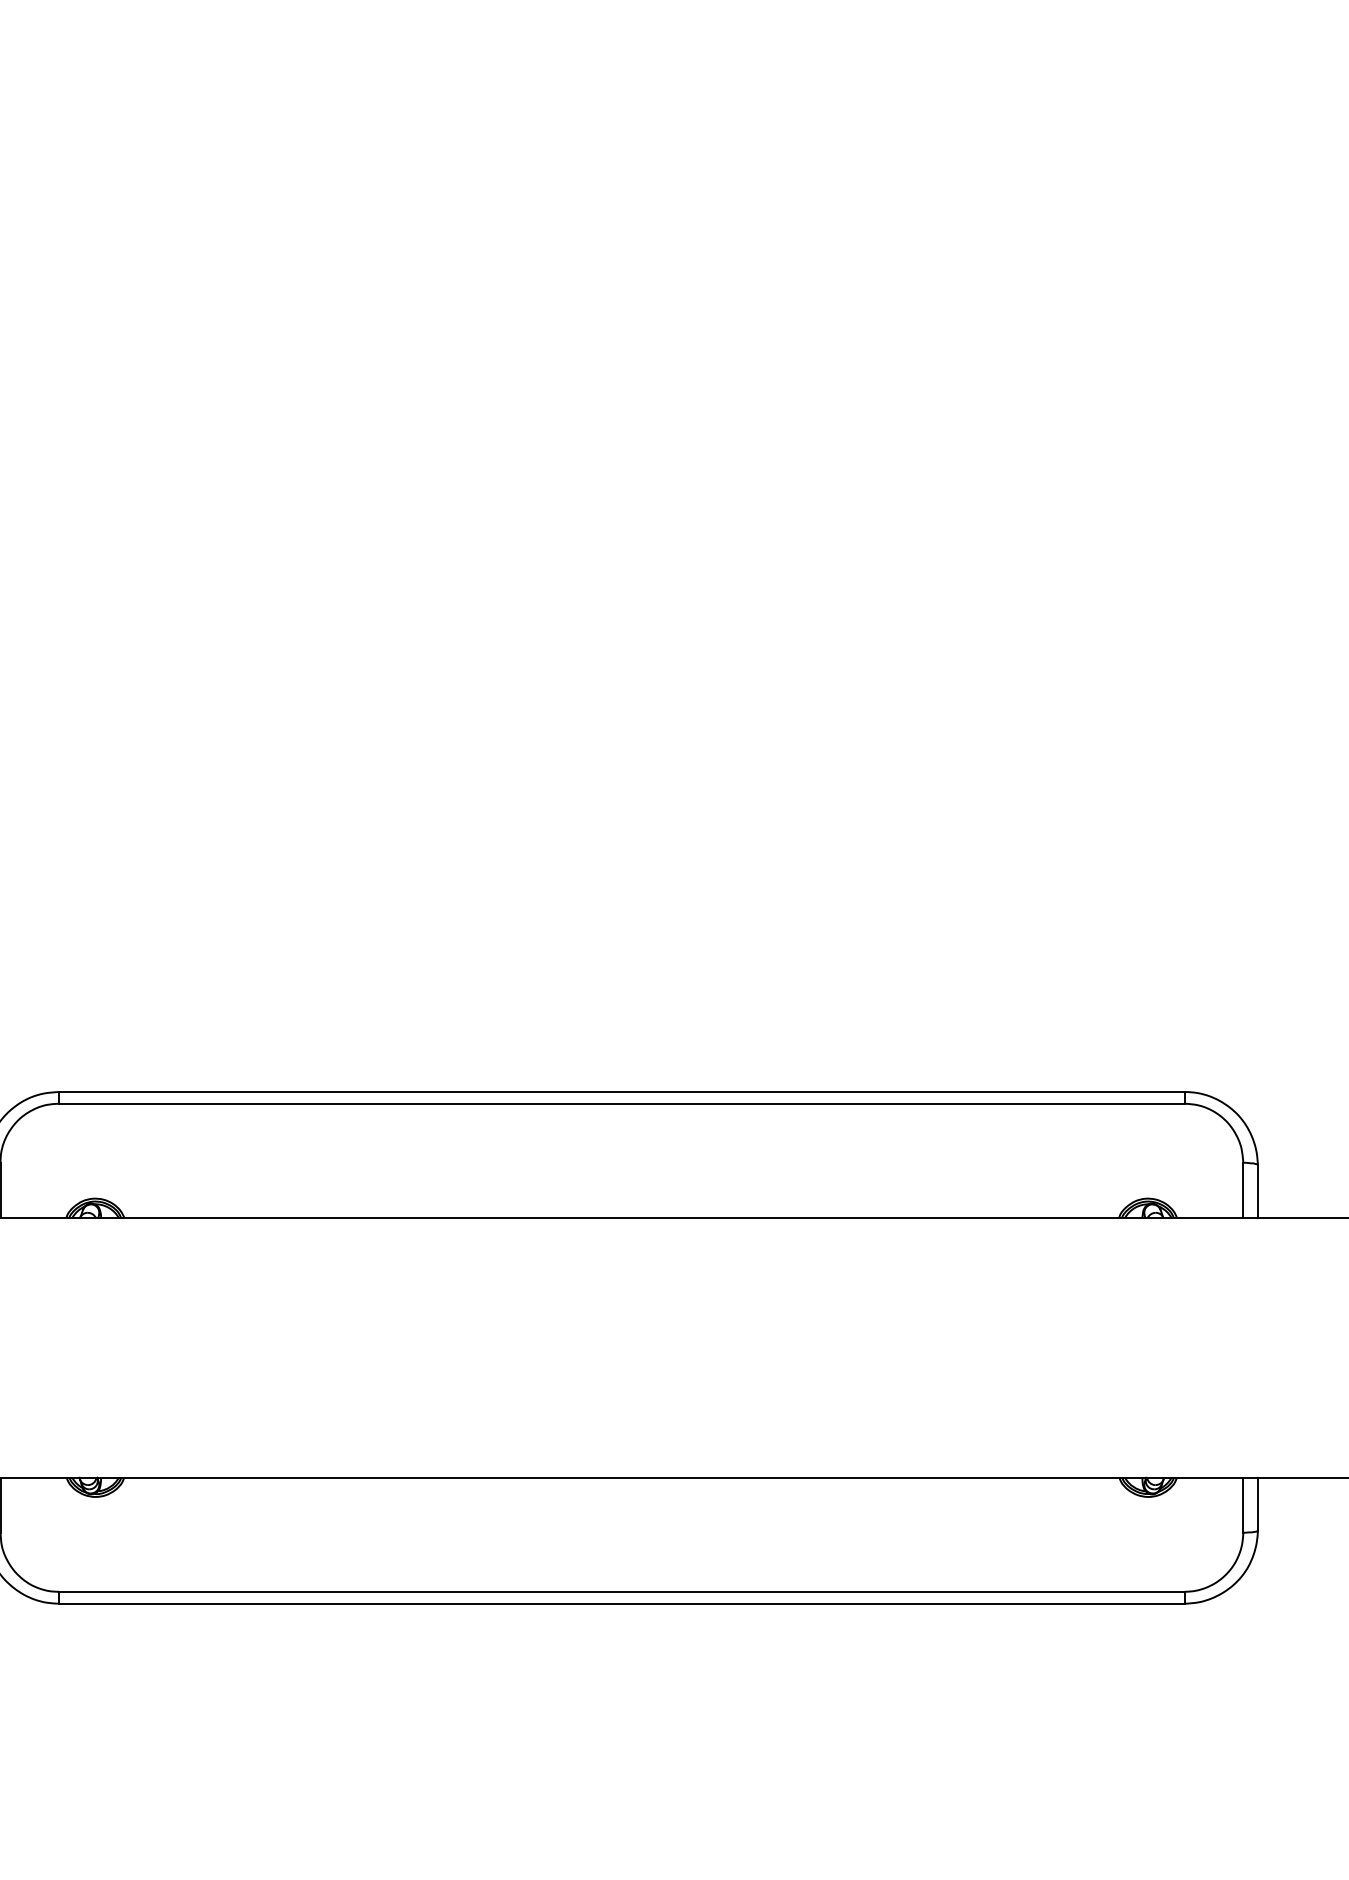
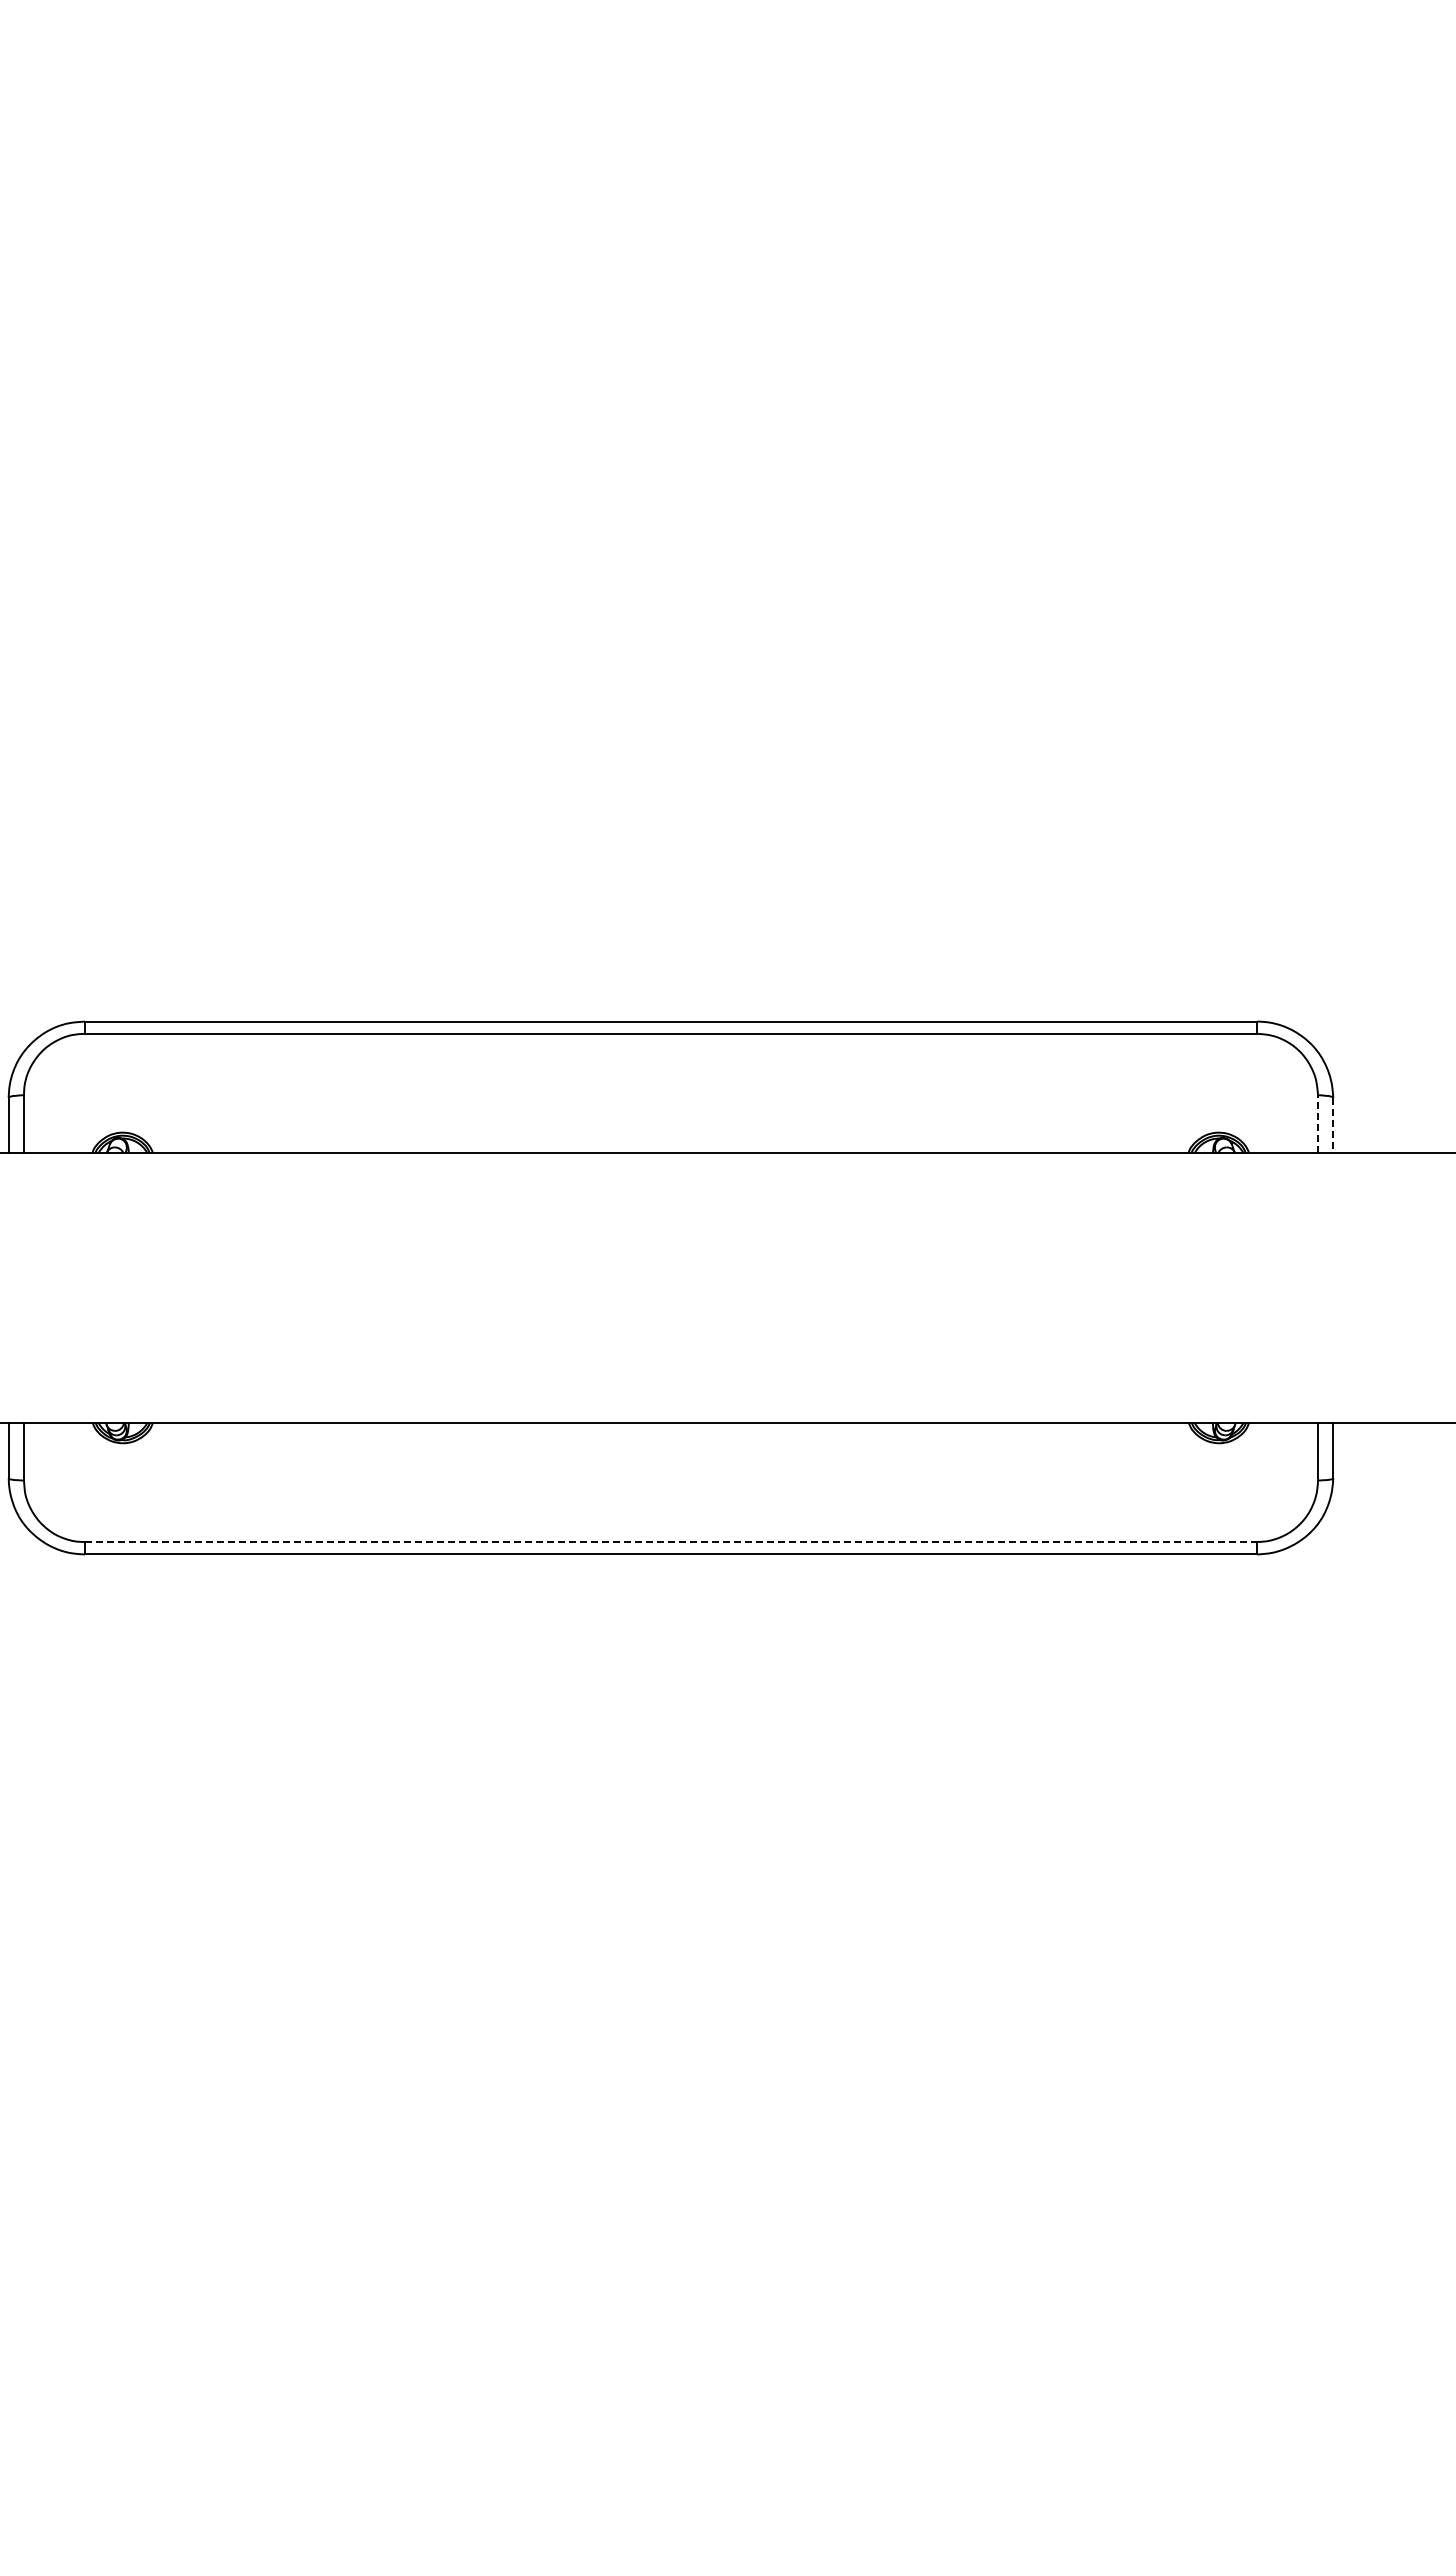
line: (1243, 1189) -> (1318, 1123), solid -> dashed
line: (1258, 1191) -> (1333, 1125), solid -> dashed
line: (622, 1591) -> (671, 1541), solid -> dashed

